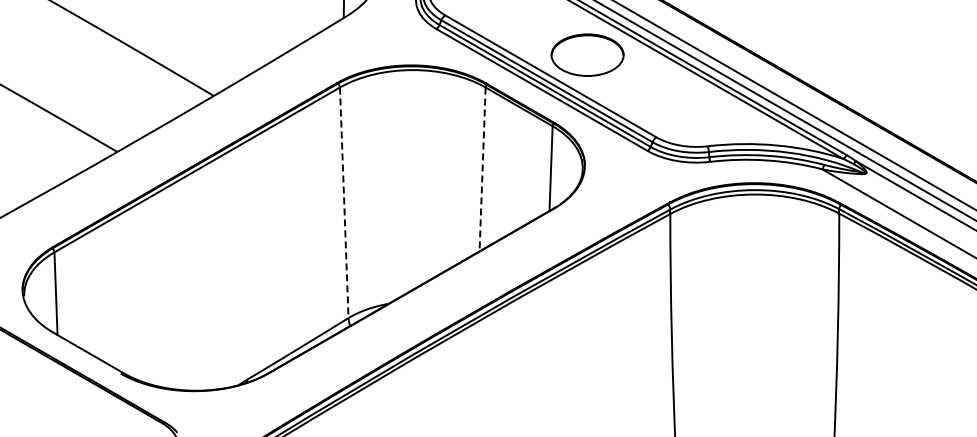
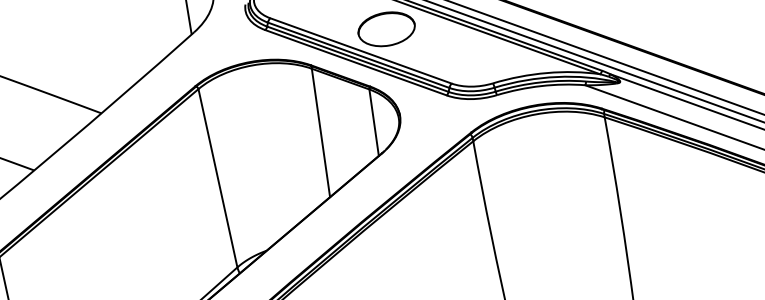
line: (482, 169) -> (320, 132), dashed -> solid
line: (344, 203) -> (218, 178), dashed -> solid

